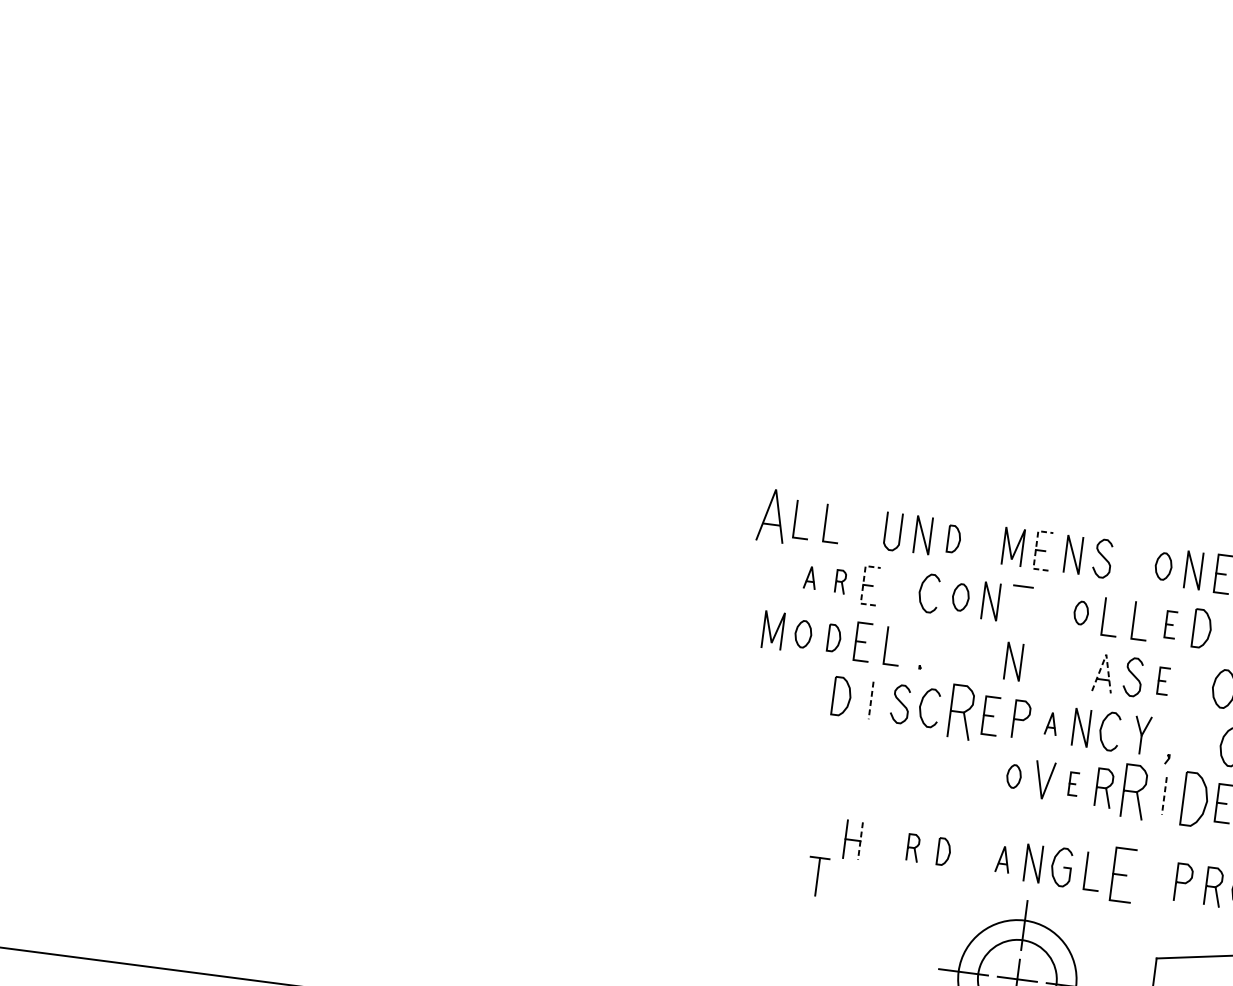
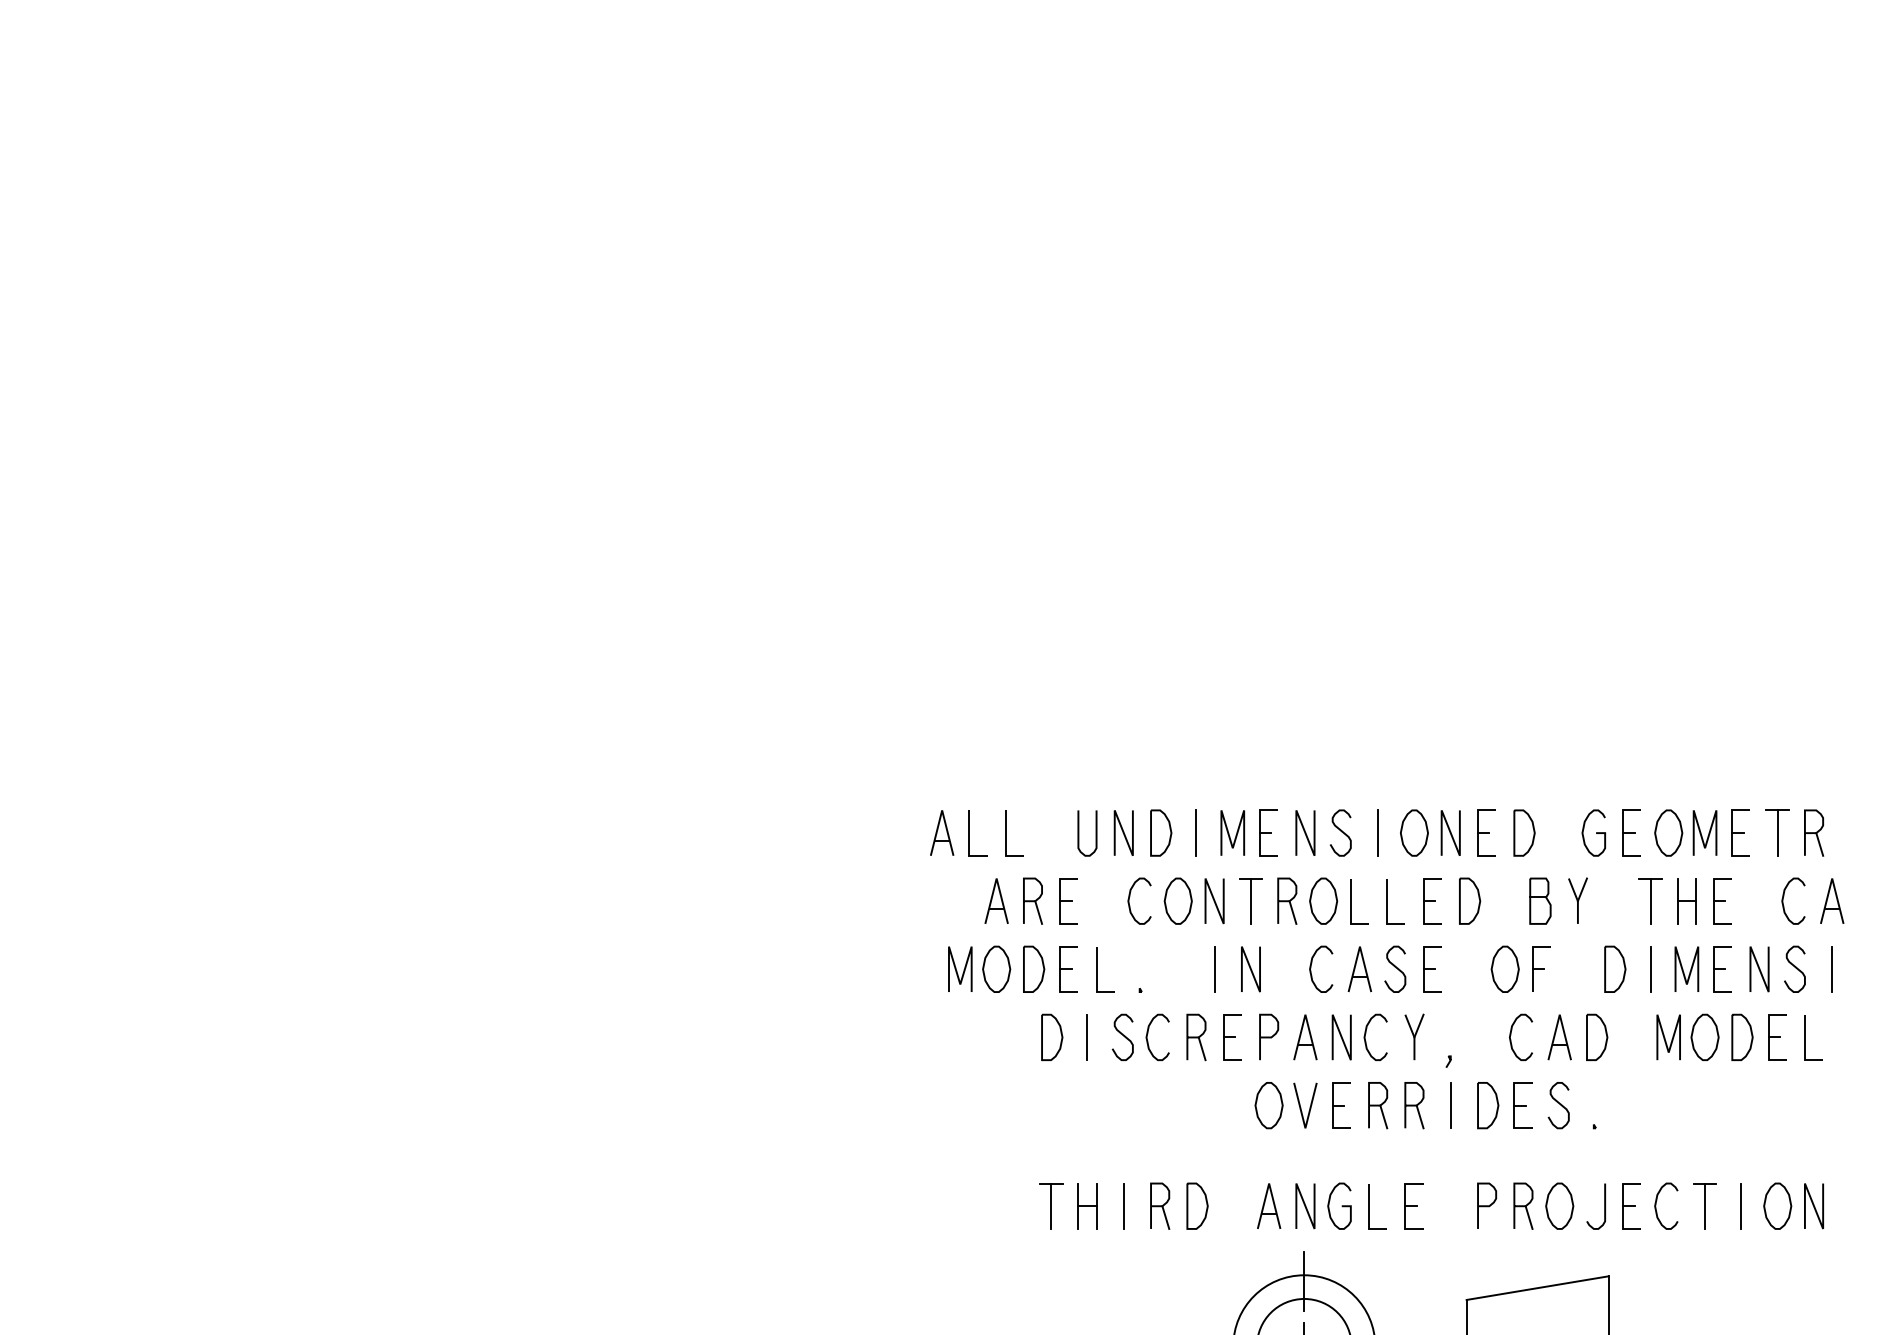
part: (773, 515) -> (942, 832), size x0.71
part: (954, 538) -> (1161, 832), size x1.43
line: (983, 542) -> (1196, 832), added
line: (1036, 550) -> (1260, 833), dashed -> solid
line: (1133, 562) -> (1378, 832), added
part: (1163, 566) -> (1414, 832), size x1.43
part: (810, 577) -> (996, 900), size x1.67
part: (840, 581) -> (1032, 900), size x1.67
line: (863, 585) -> (1060, 901), dashed -> solid
part: (960, 596) -> (1177, 900), size x1.43
line: (1020, 604) -> (1250, 900), added
part: (1051, 608) -> (1287, 900), added
part: (1081, 612) -> (1323, 900), size x1.67
part: (1171, 625) -> (1432, 901), size x1.43
part: (803, 633) -> (996, 968), size x1.43
part: (834, 637) -> (1034, 968), size x1.43
line: (1105, 654) -> (1359, 946), dashed -> solid
line: (983, 657) -> (1214, 969), added
curve: (1063, 667) -> (1311, 968), added
part: (1163, 681) -> (1432, 969), size x1.43
line: (871, 700) -> (1087, 1037), dashed -> solid
part: (961, 712) -> (1196, 1037), size x0.71
part: (1051, 723) -> (1305, 1037), size x1.67
part: (1013, 776) -> (1268, 1105), size x1.67
part: (1074, 784) -> (1341, 1105), size x1.67
part: (1134, 791) -> (1414, 1105), size x0.71
line: (1164, 795) -> (1450, 1105), dashed -> solid
part: (1195, 799) -> (1488, 1105), size x0.71
line: (860, 841) -> (1096, 1206), dashed -> solid
line: (882, 843) -> (1123, 1205), added
part: (913, 847) -> (1160, 1205), size x1.43
part: (944, 851) -> (1197, 1205), size x1.43
part: (1003, 859) -> (1269, 1205), size x1.43
part: (1122, 875) -> (1413, 1206), size x0.71
part: (817, 877) -> (1051, 1206), moved

